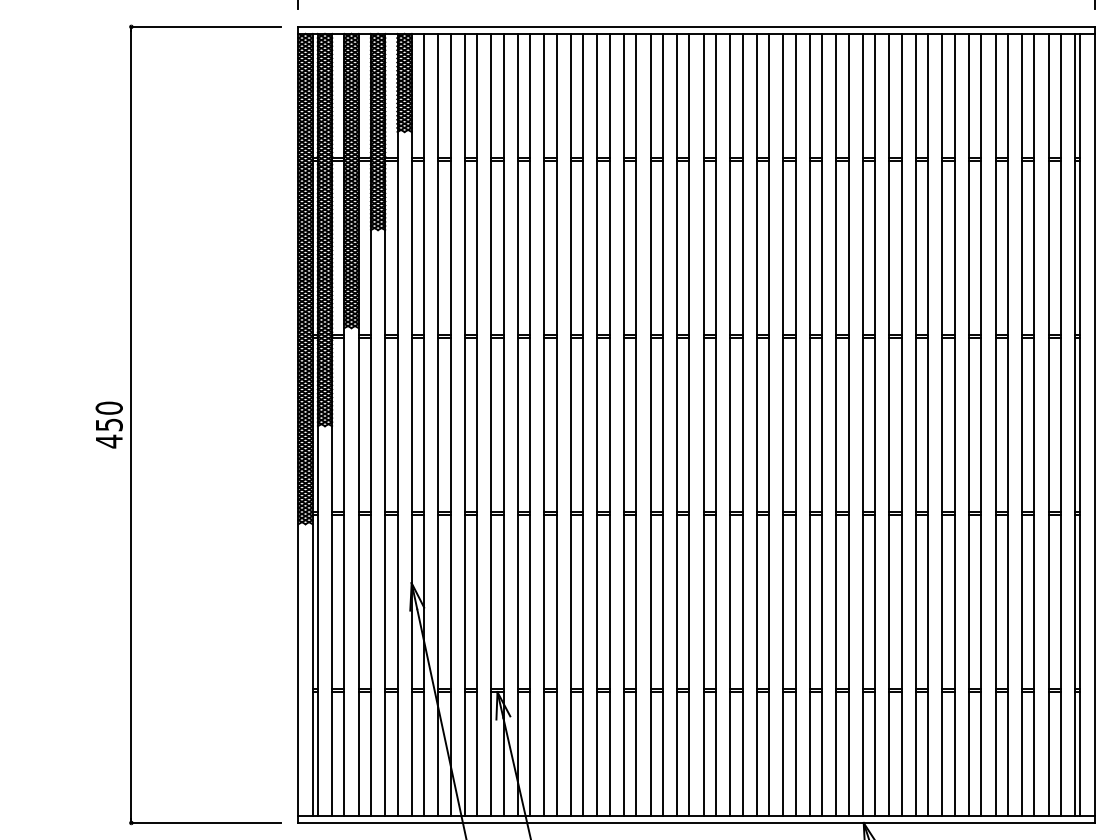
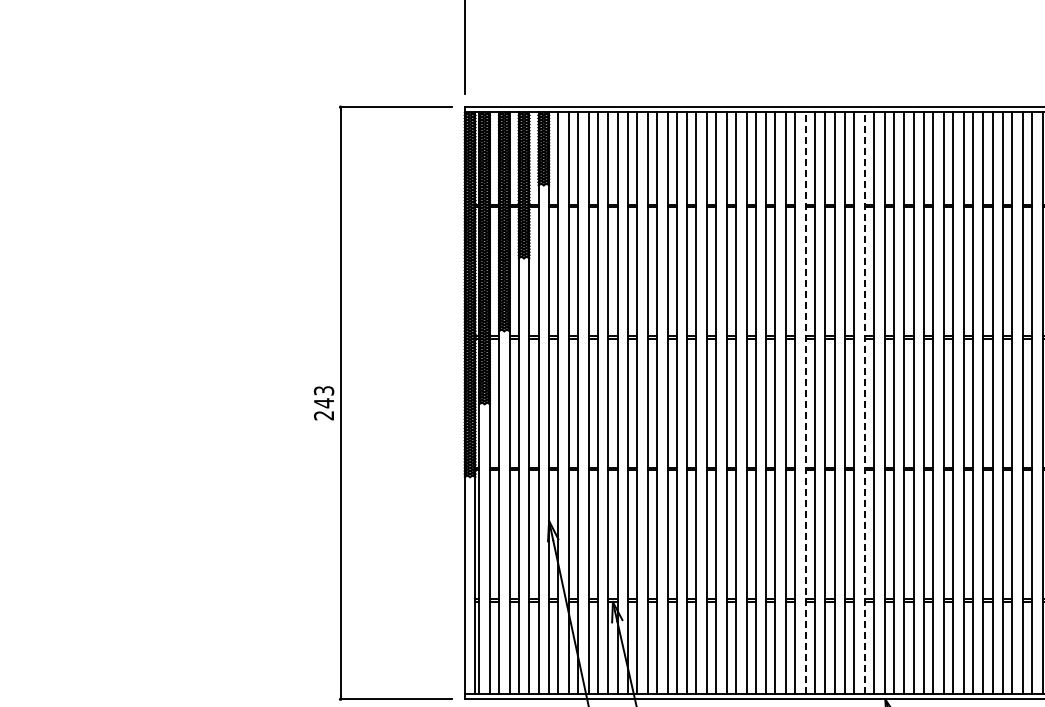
text: (109, 425) -> (324, 403), 450 -> 243
line: (756, 425) -> (805, 403), solid -> dashed
line: (835, 425) -> (864, 403), solid -> dashed

